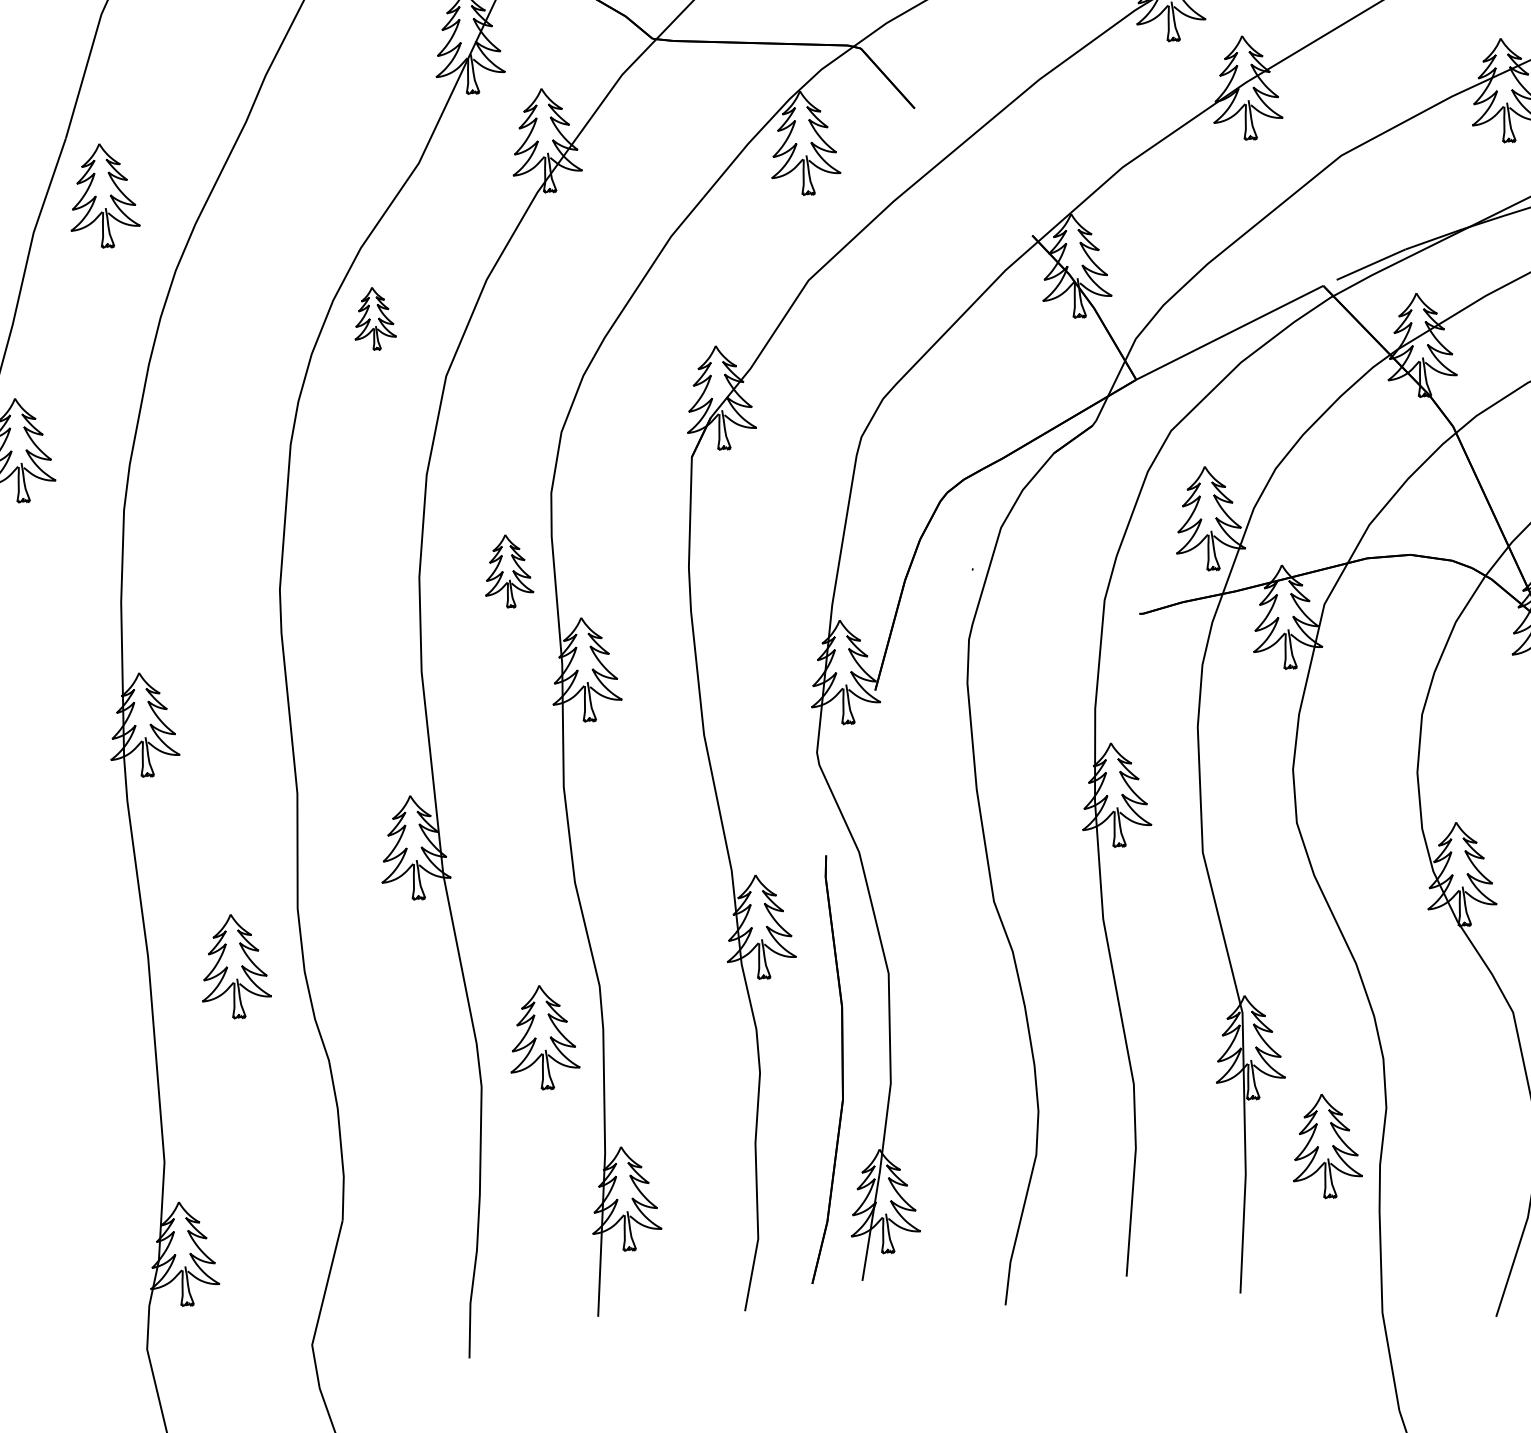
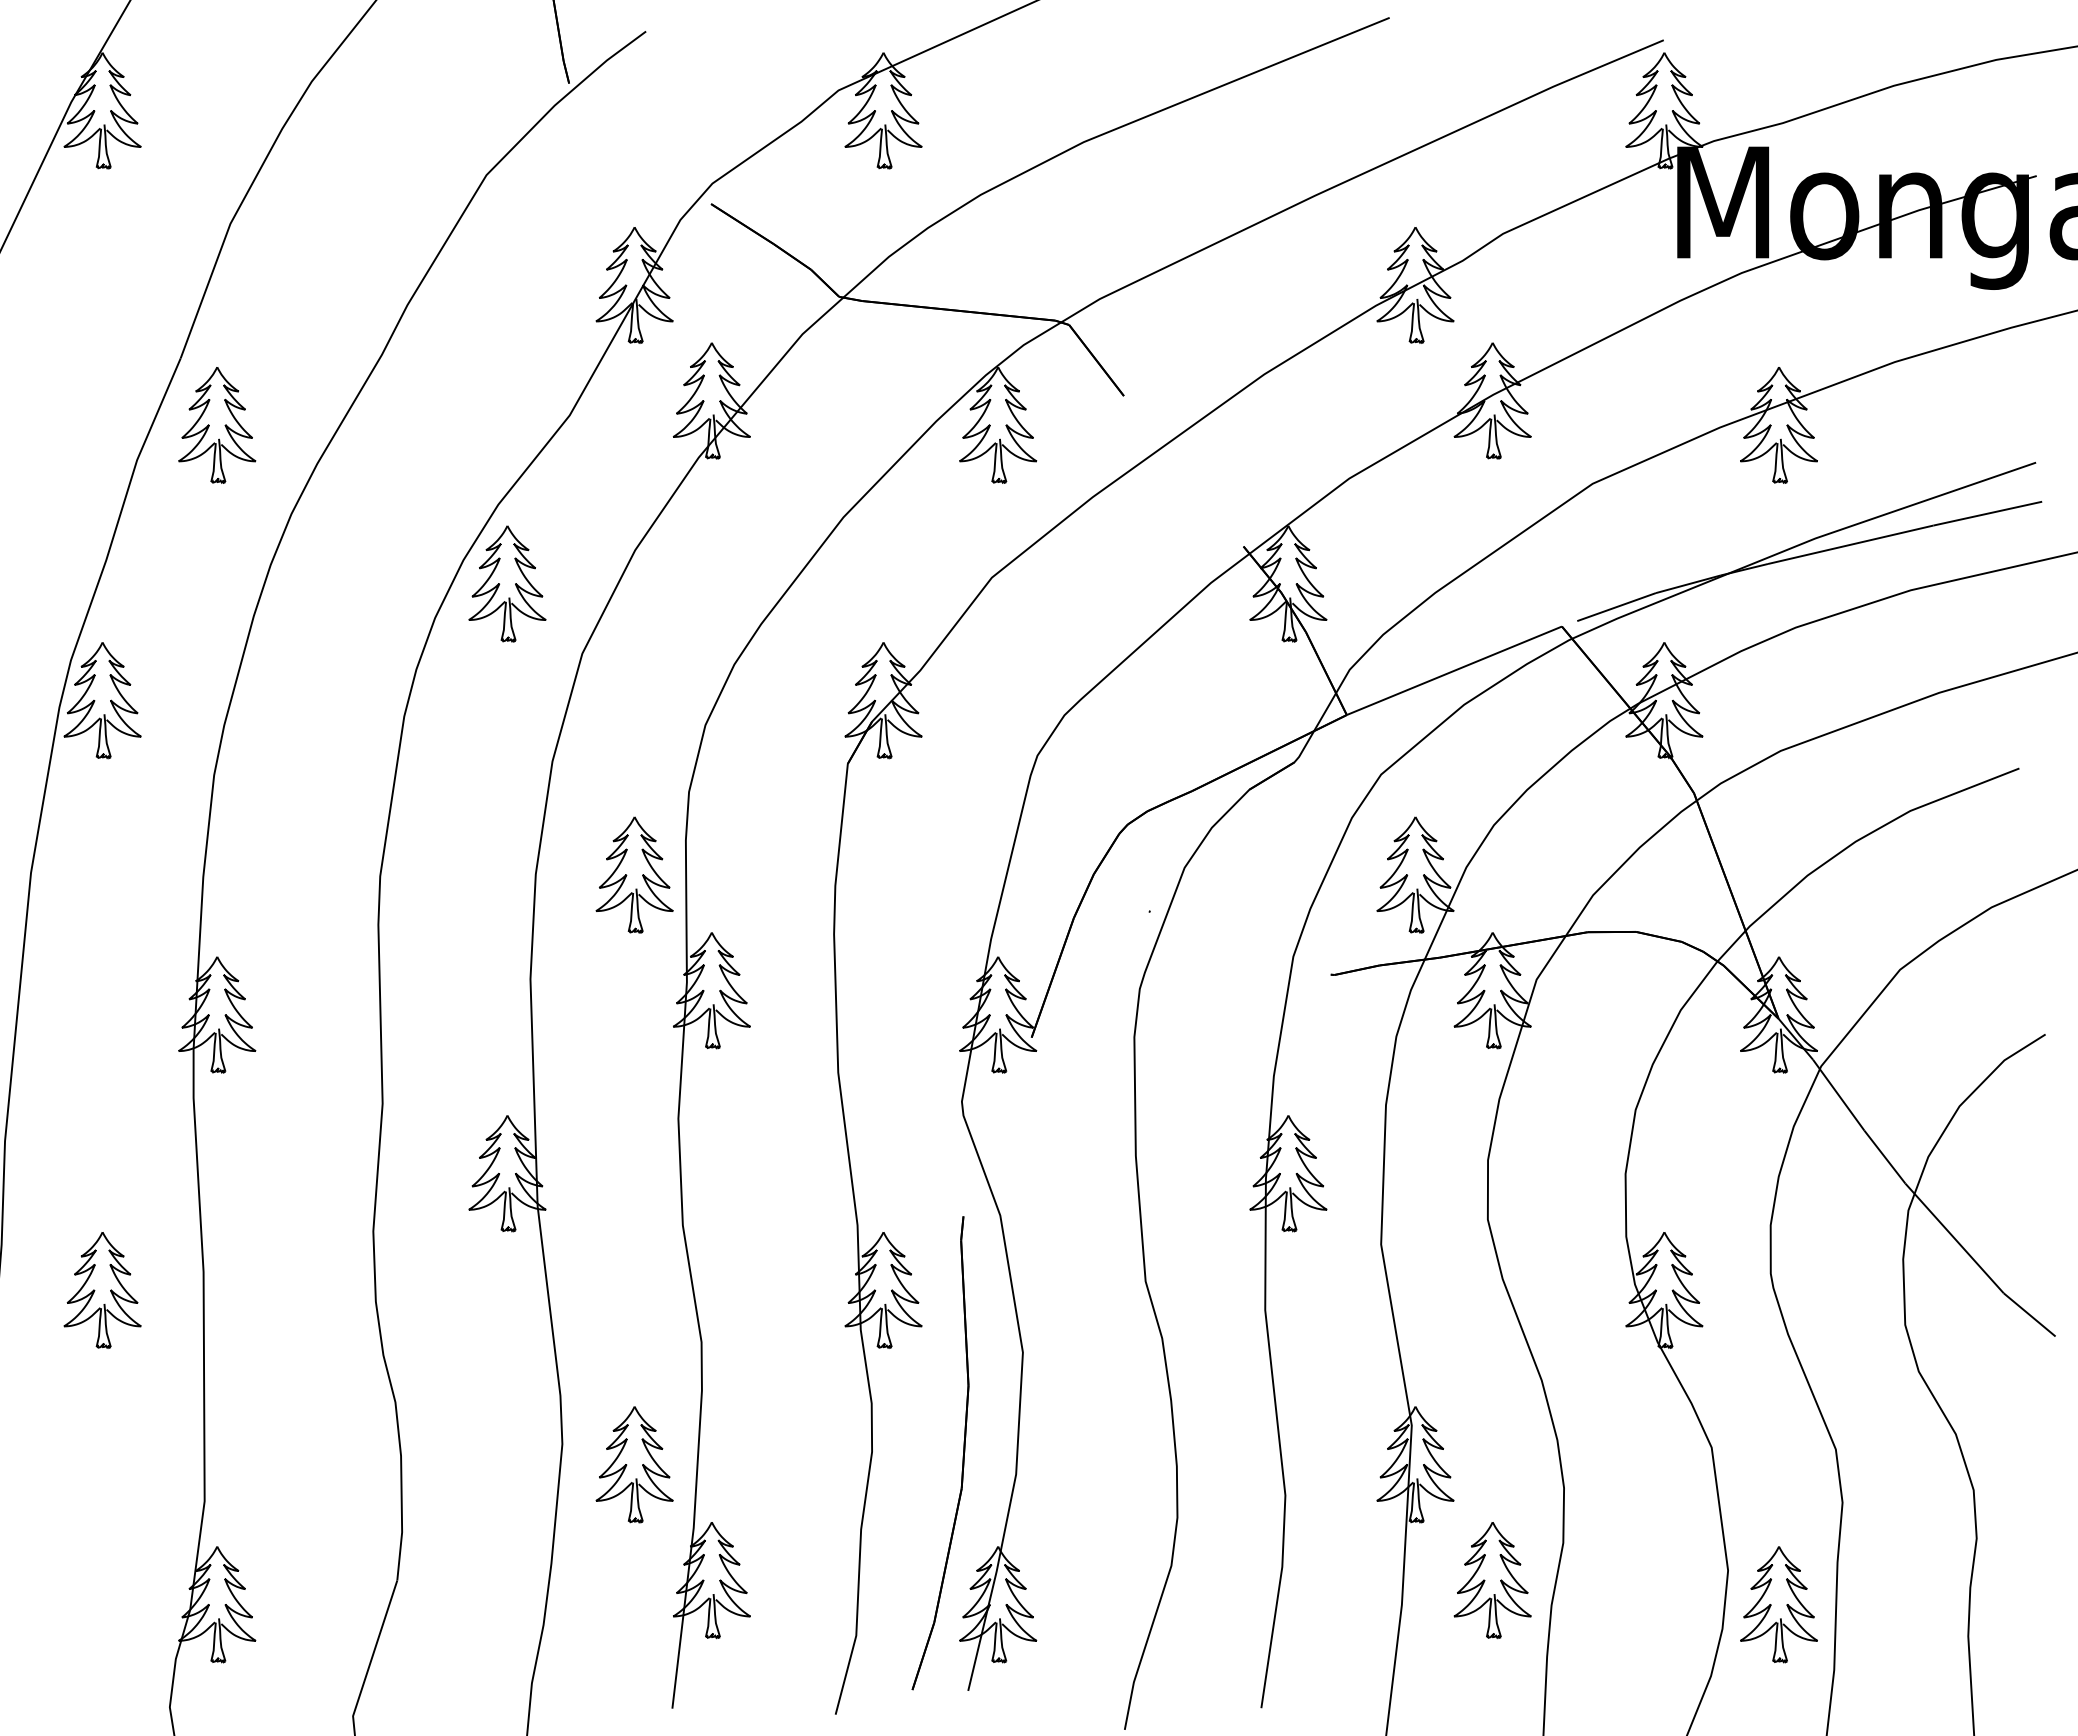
part: (374, 318) -> (507, 583), size x1.67
part: (507, 570) -> (634, 874), size x1.43
part: (234, 966) -> (102, 1290), moved
part: (542, 1037) -> (634, 1464), moved

